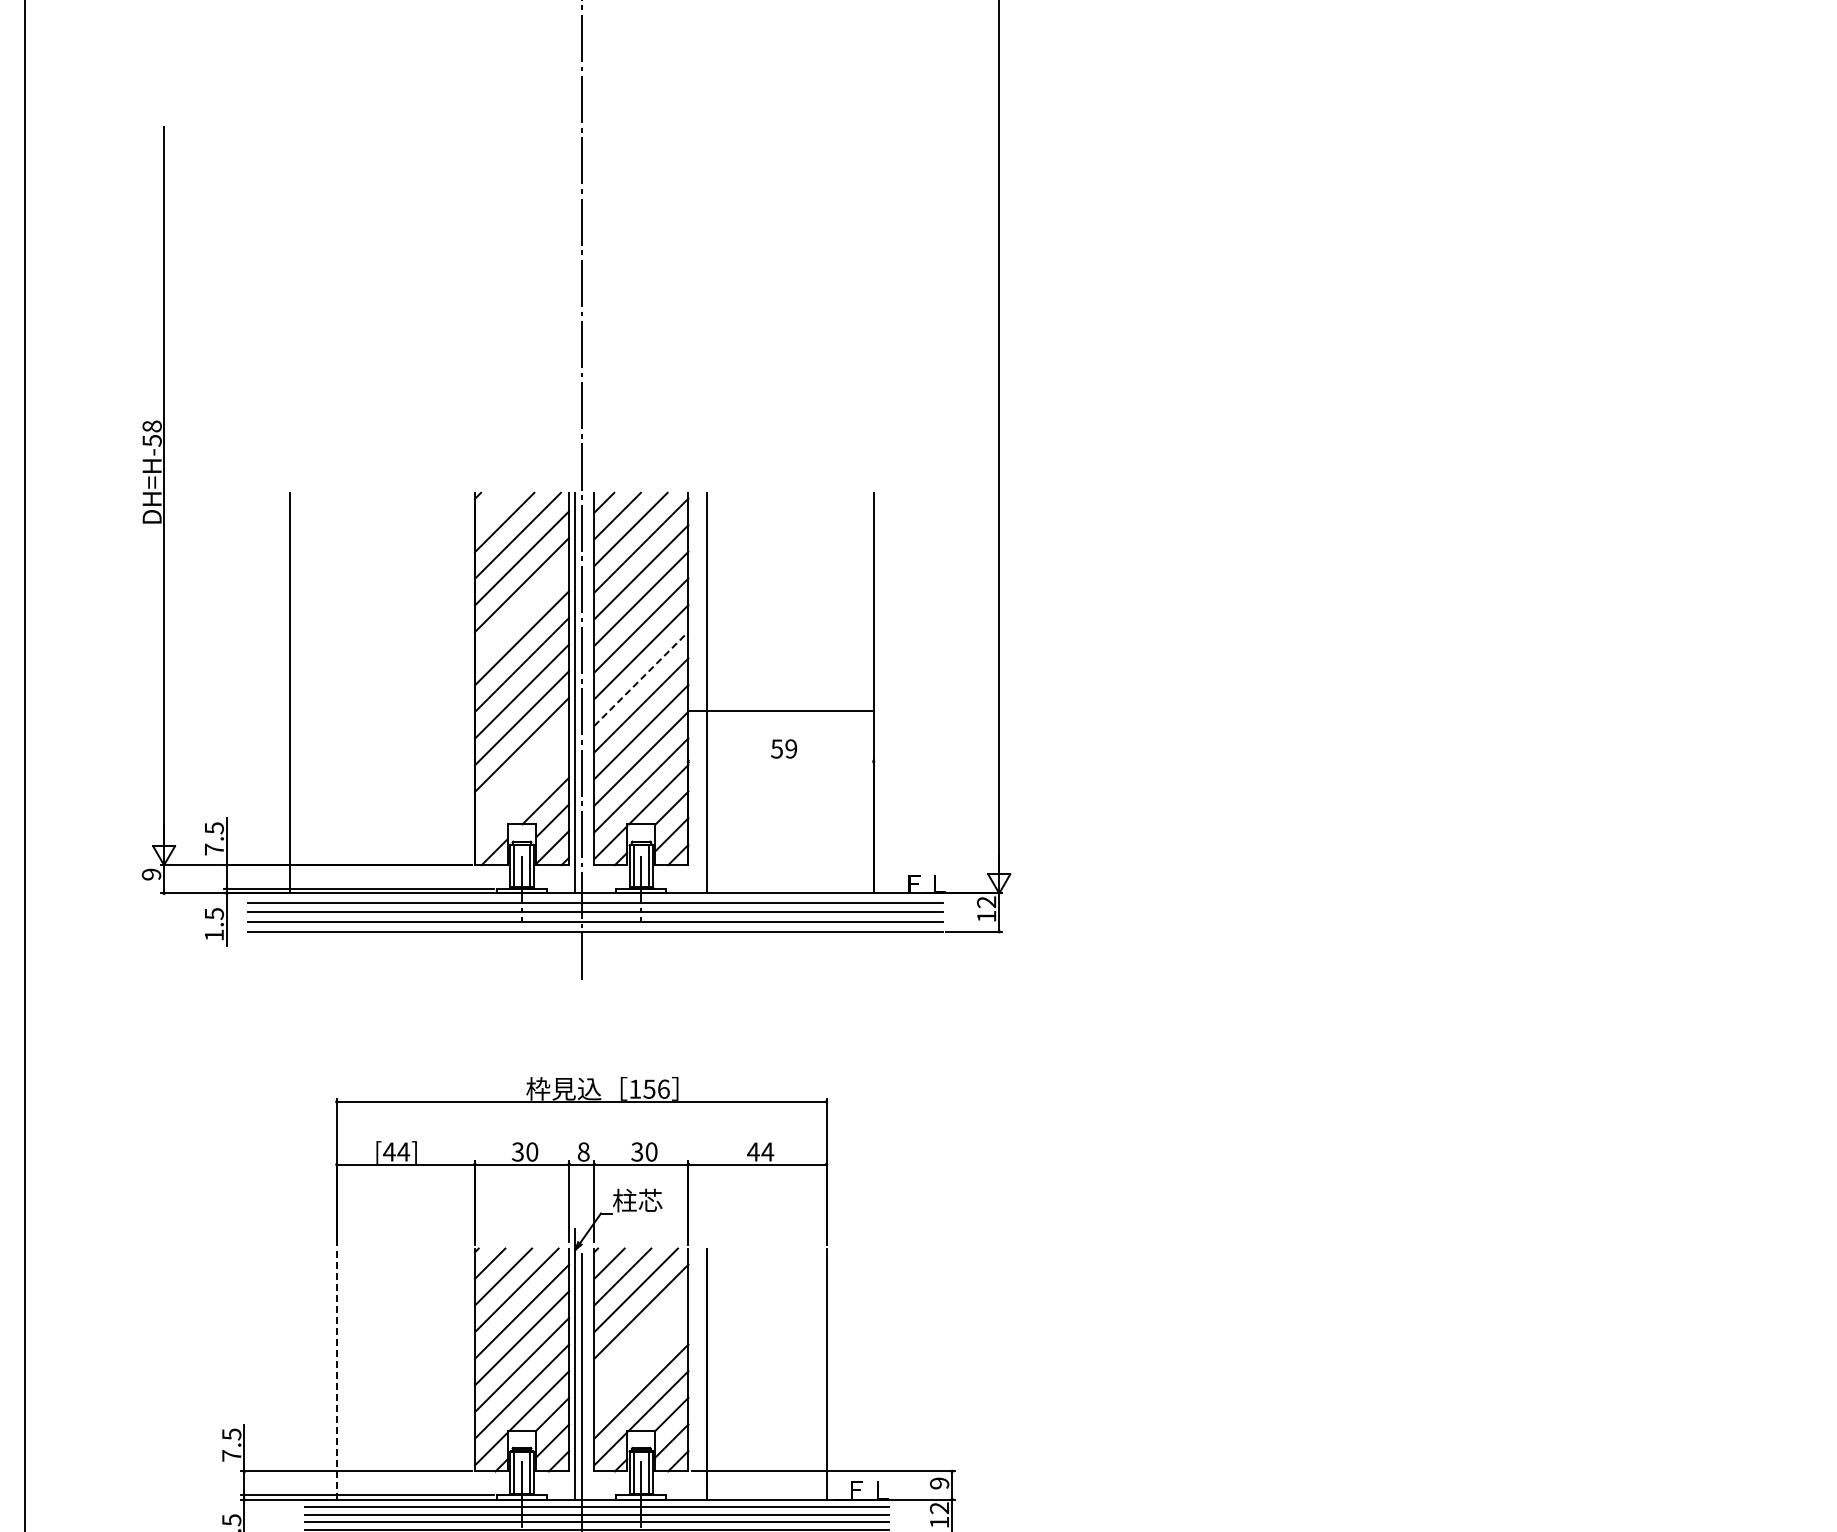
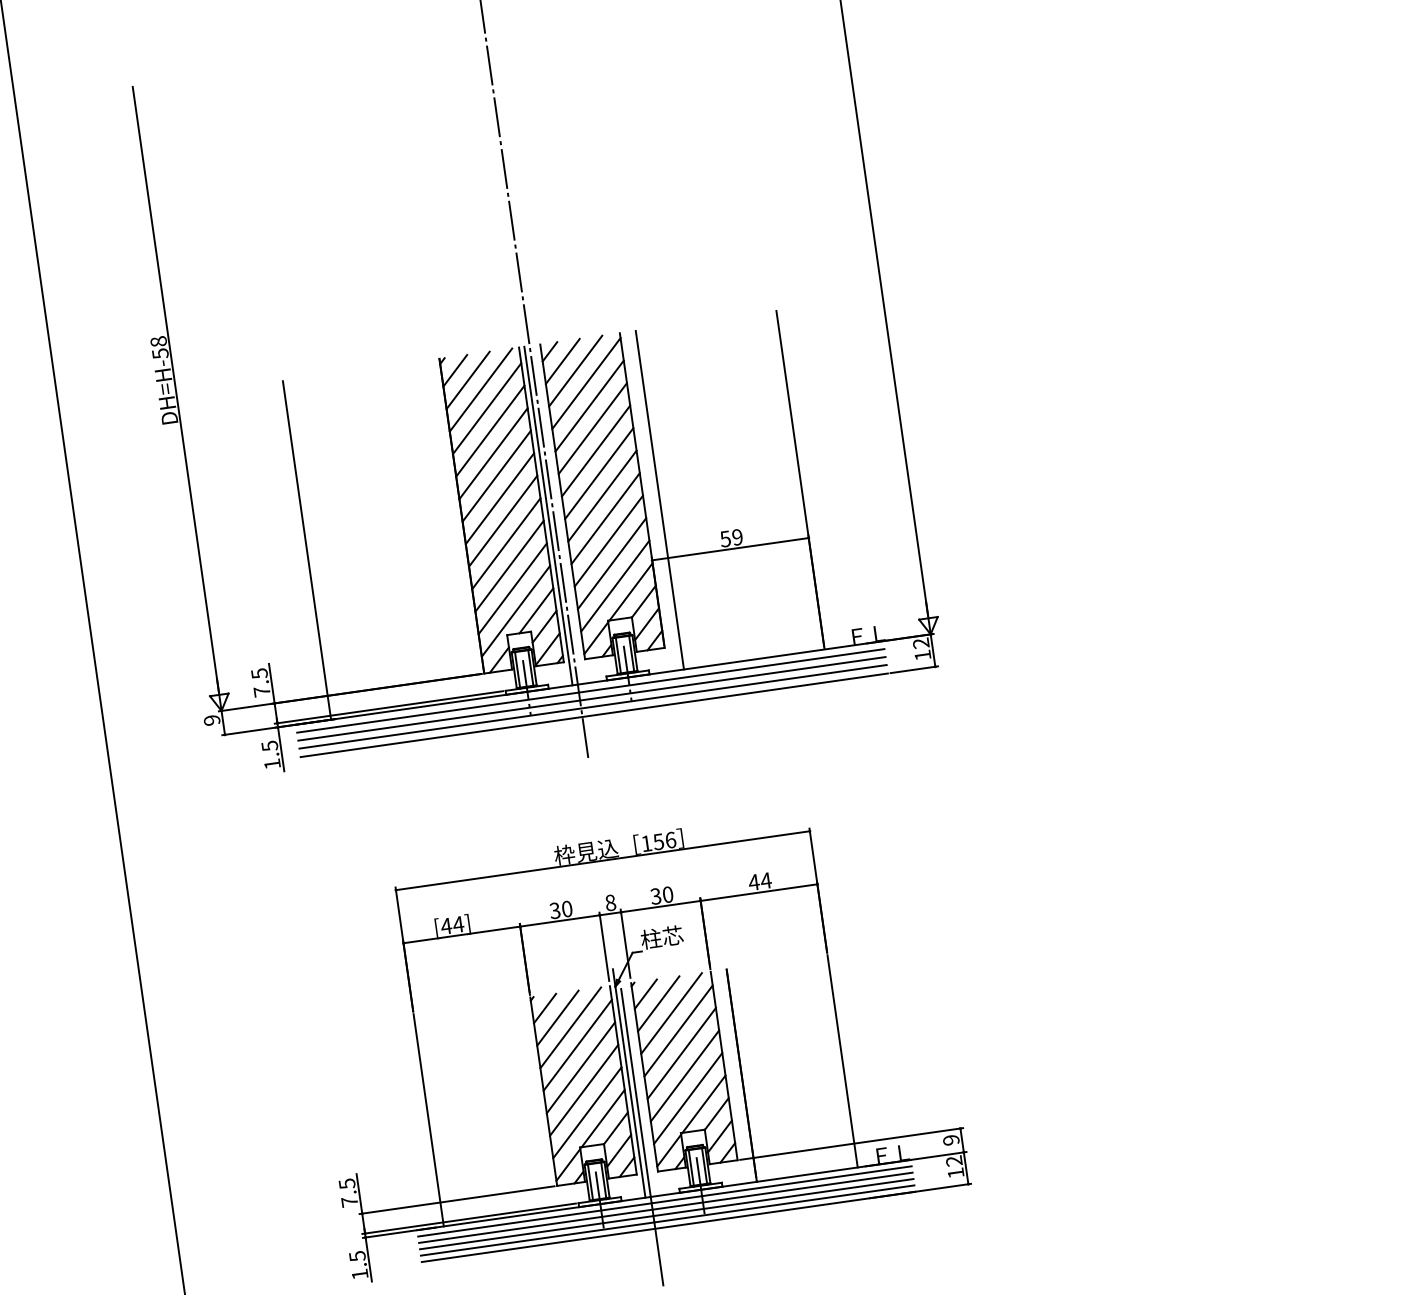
line: (490, 508) -> (454, 370), added
line: (521, 611) -> (493, 453), added
line: (641, 678) -> (602, 495), dashed -> solid
line: (780, 710) -> (729, 549), moved
line: (521, 771) -> (512, 588), added
line: (521, 798) -> (515, 611), added
line: (641, 1338) -> (681, 1053), added
line: (641, 1364) -> (685, 1075), added
line: (336, 1374) -> (428, 1120), dashed -> solid

